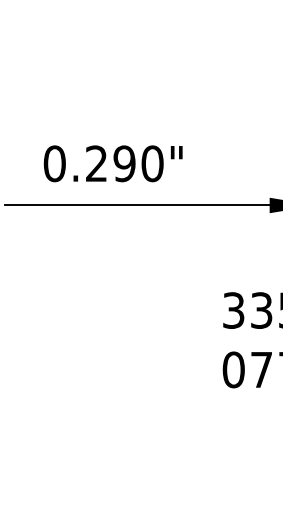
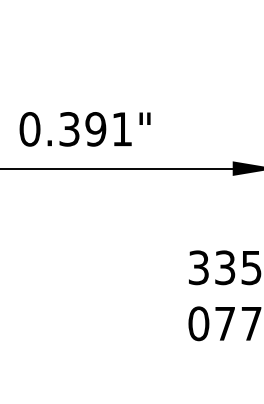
text: (124, 163) -> (95, 129), 0.290" -> 0.391"

